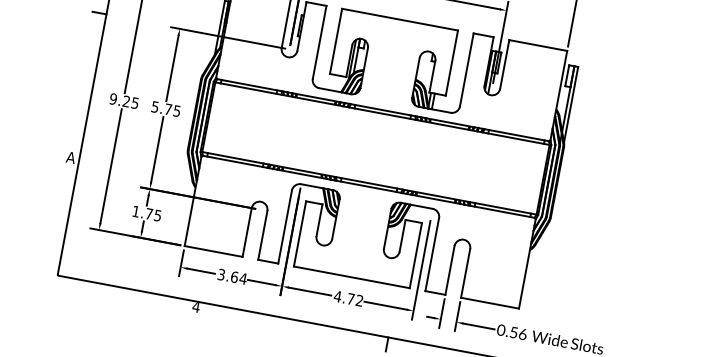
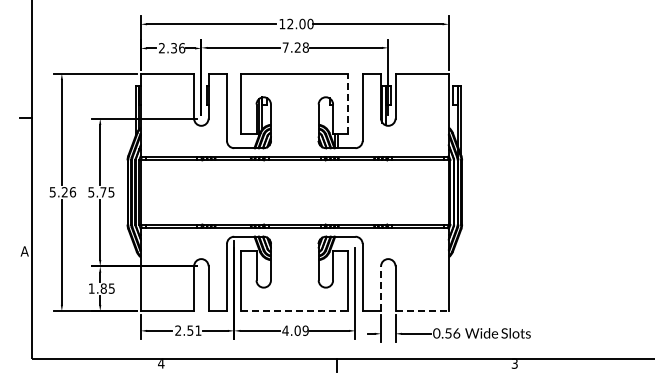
line: (452, 62) -> (348, 103), solid -> dashed
text: (123, 101) -> (62, 192), 9.25 -> 5.26
text: (148, 213) -> (103, 288), 1.75 -> 1.85
line: (450, 270) -> (381, 288), solid -> dashed
text: (232, 276) -> (188, 330), 3.64 -> 2.51
line: (352, 277) -> (295, 311), solid -> dashed
text: (355, 299) -> (301, 330), 4.72 -> 4.09
line: (490, 303) -> (422, 311), solid -> dashed

